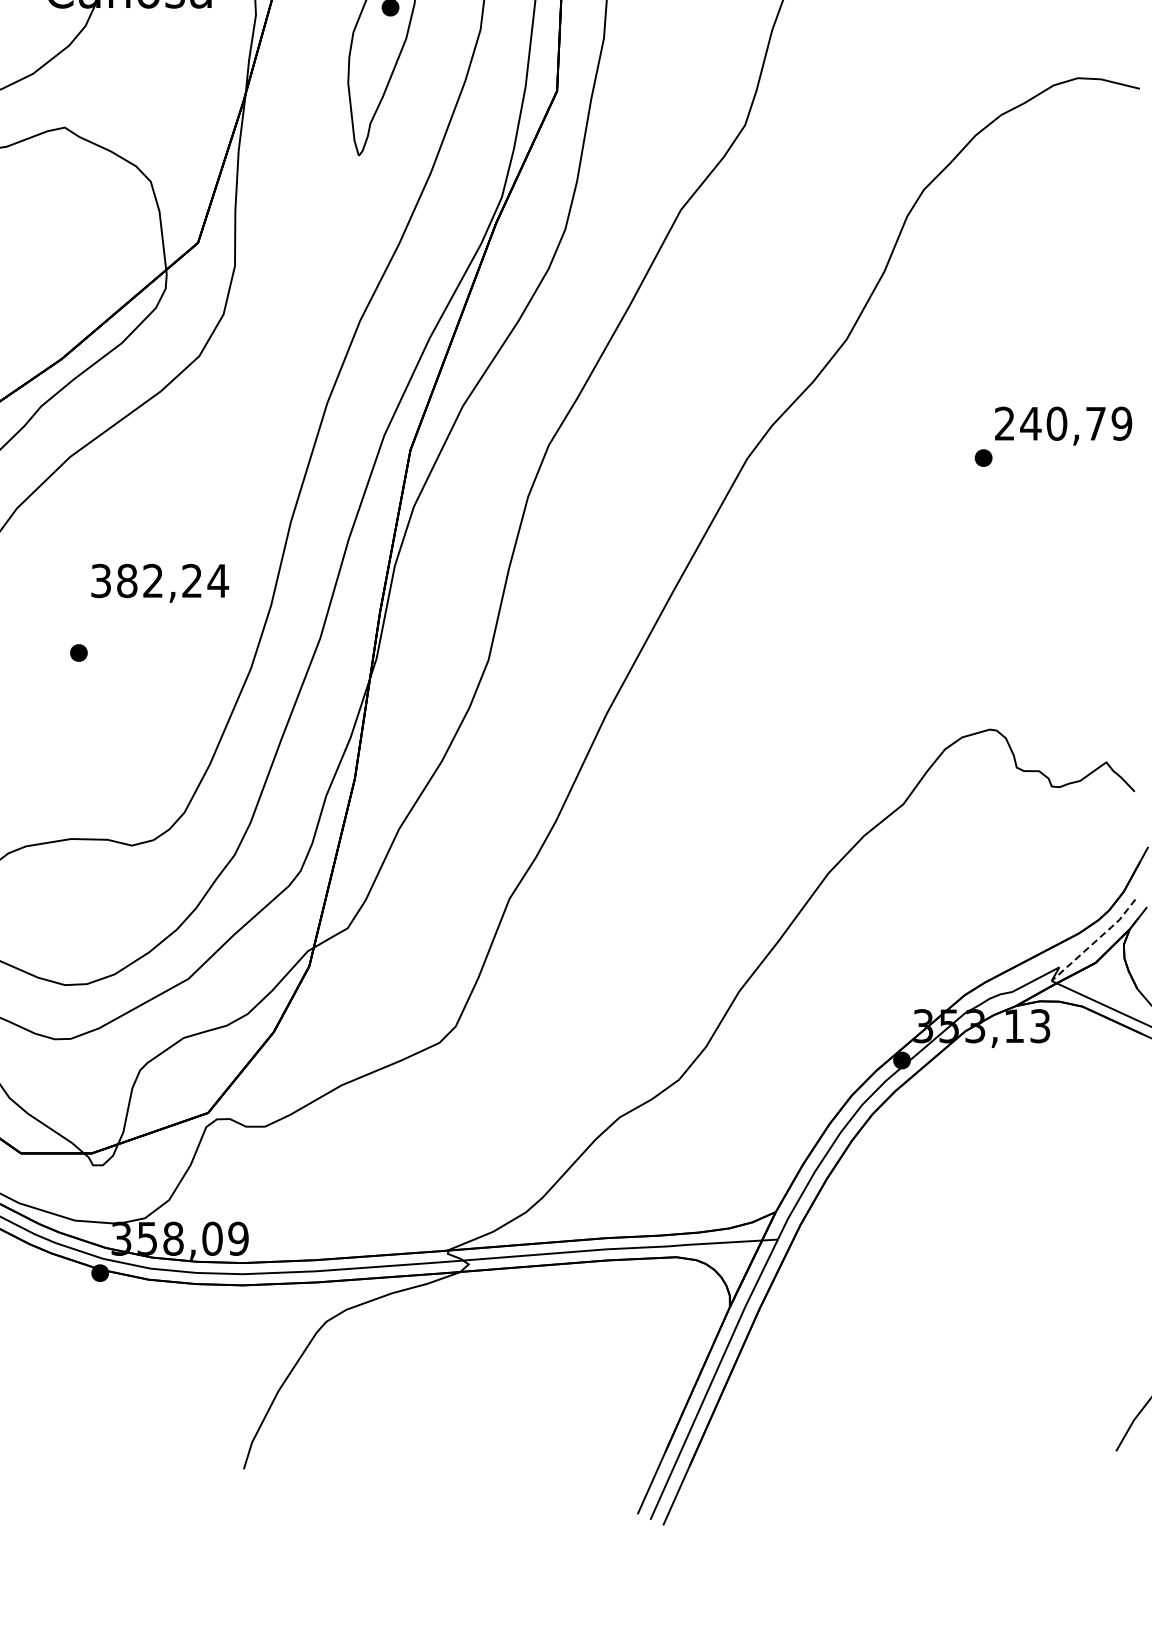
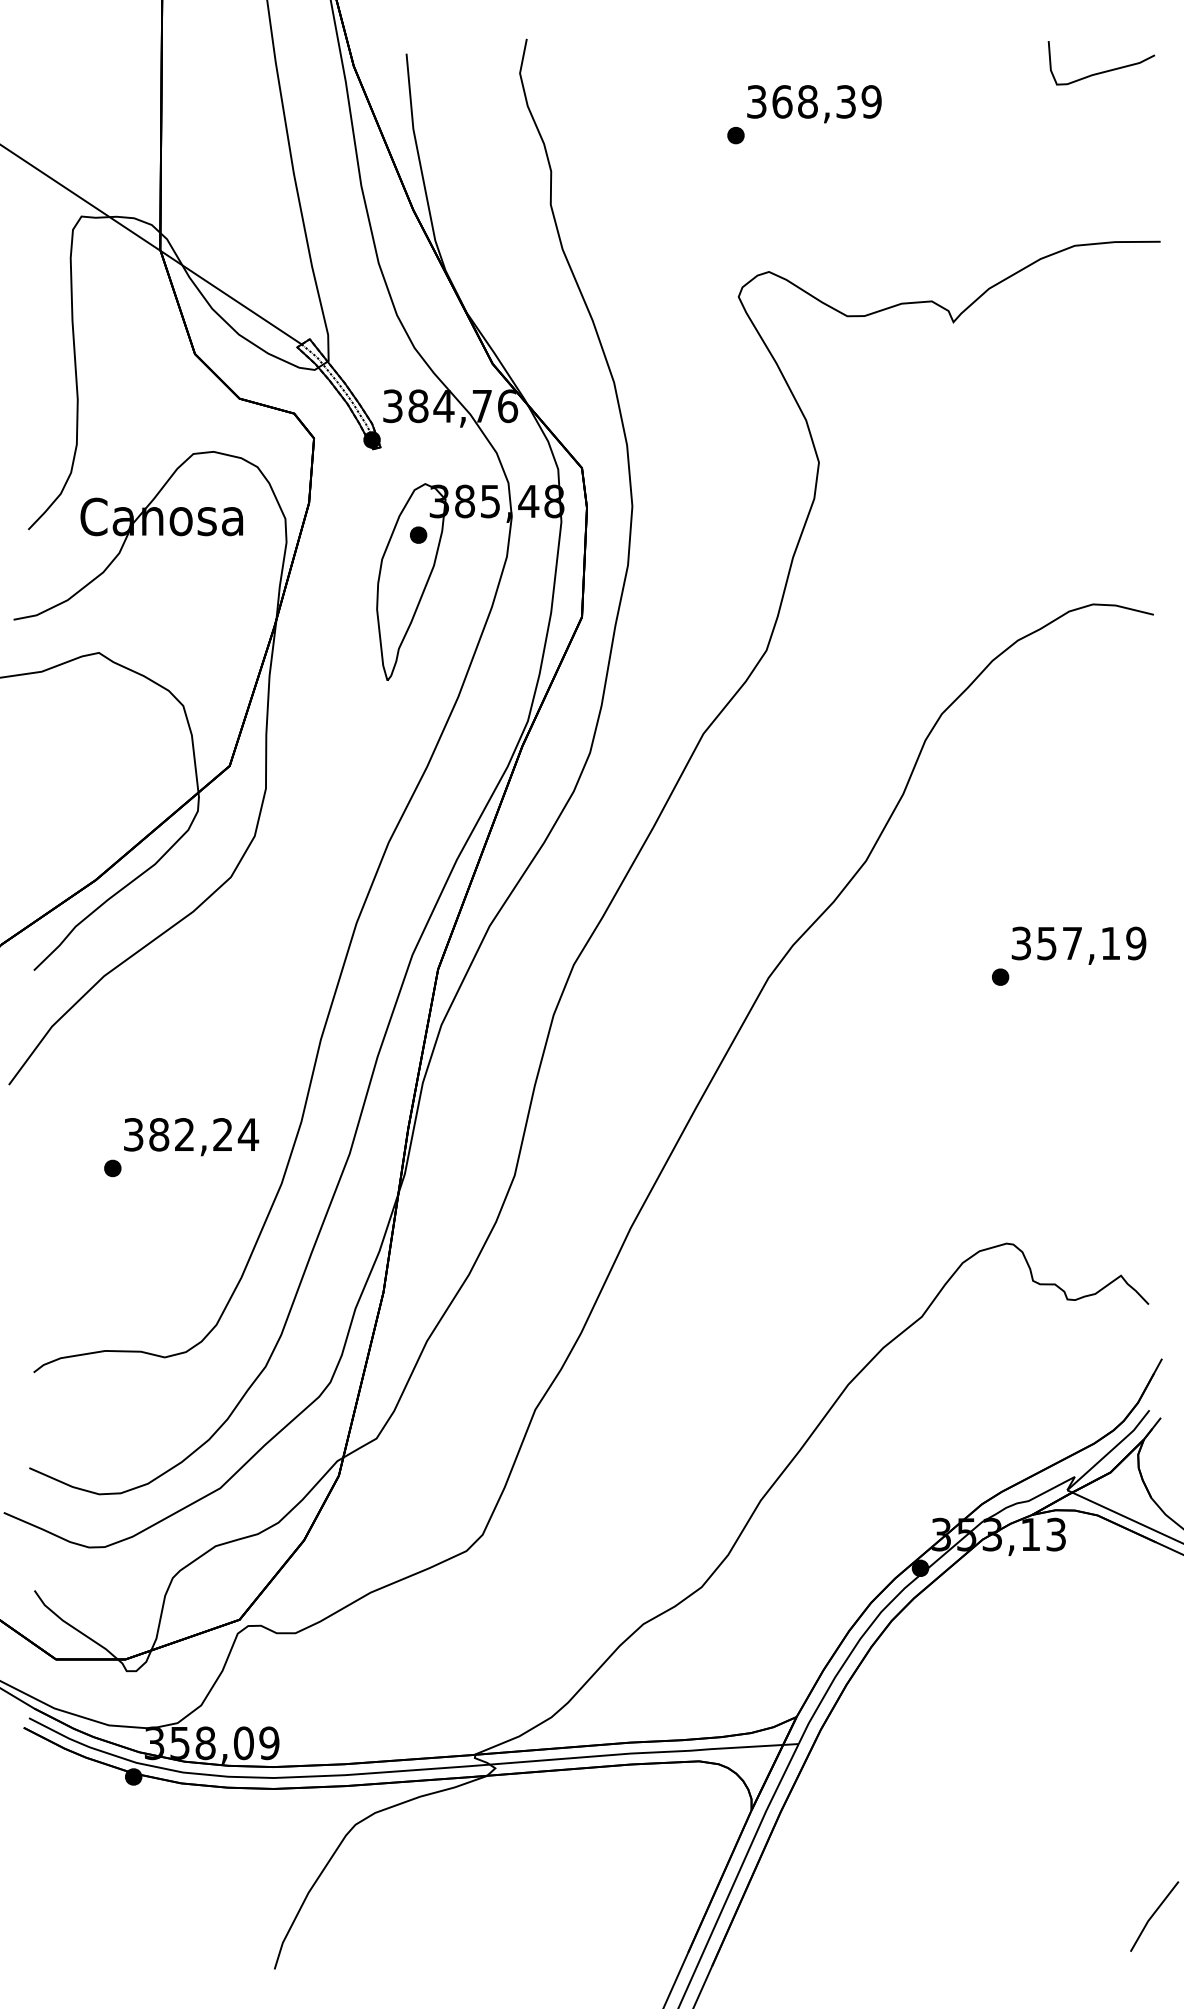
text: (1049, 423) -> (1065, 943), 240,79 -> 357,19
text: (160, 583) -> (191, 1137), moved
line: (1095, 941) -> (1110, 1451), dashed -> solid

